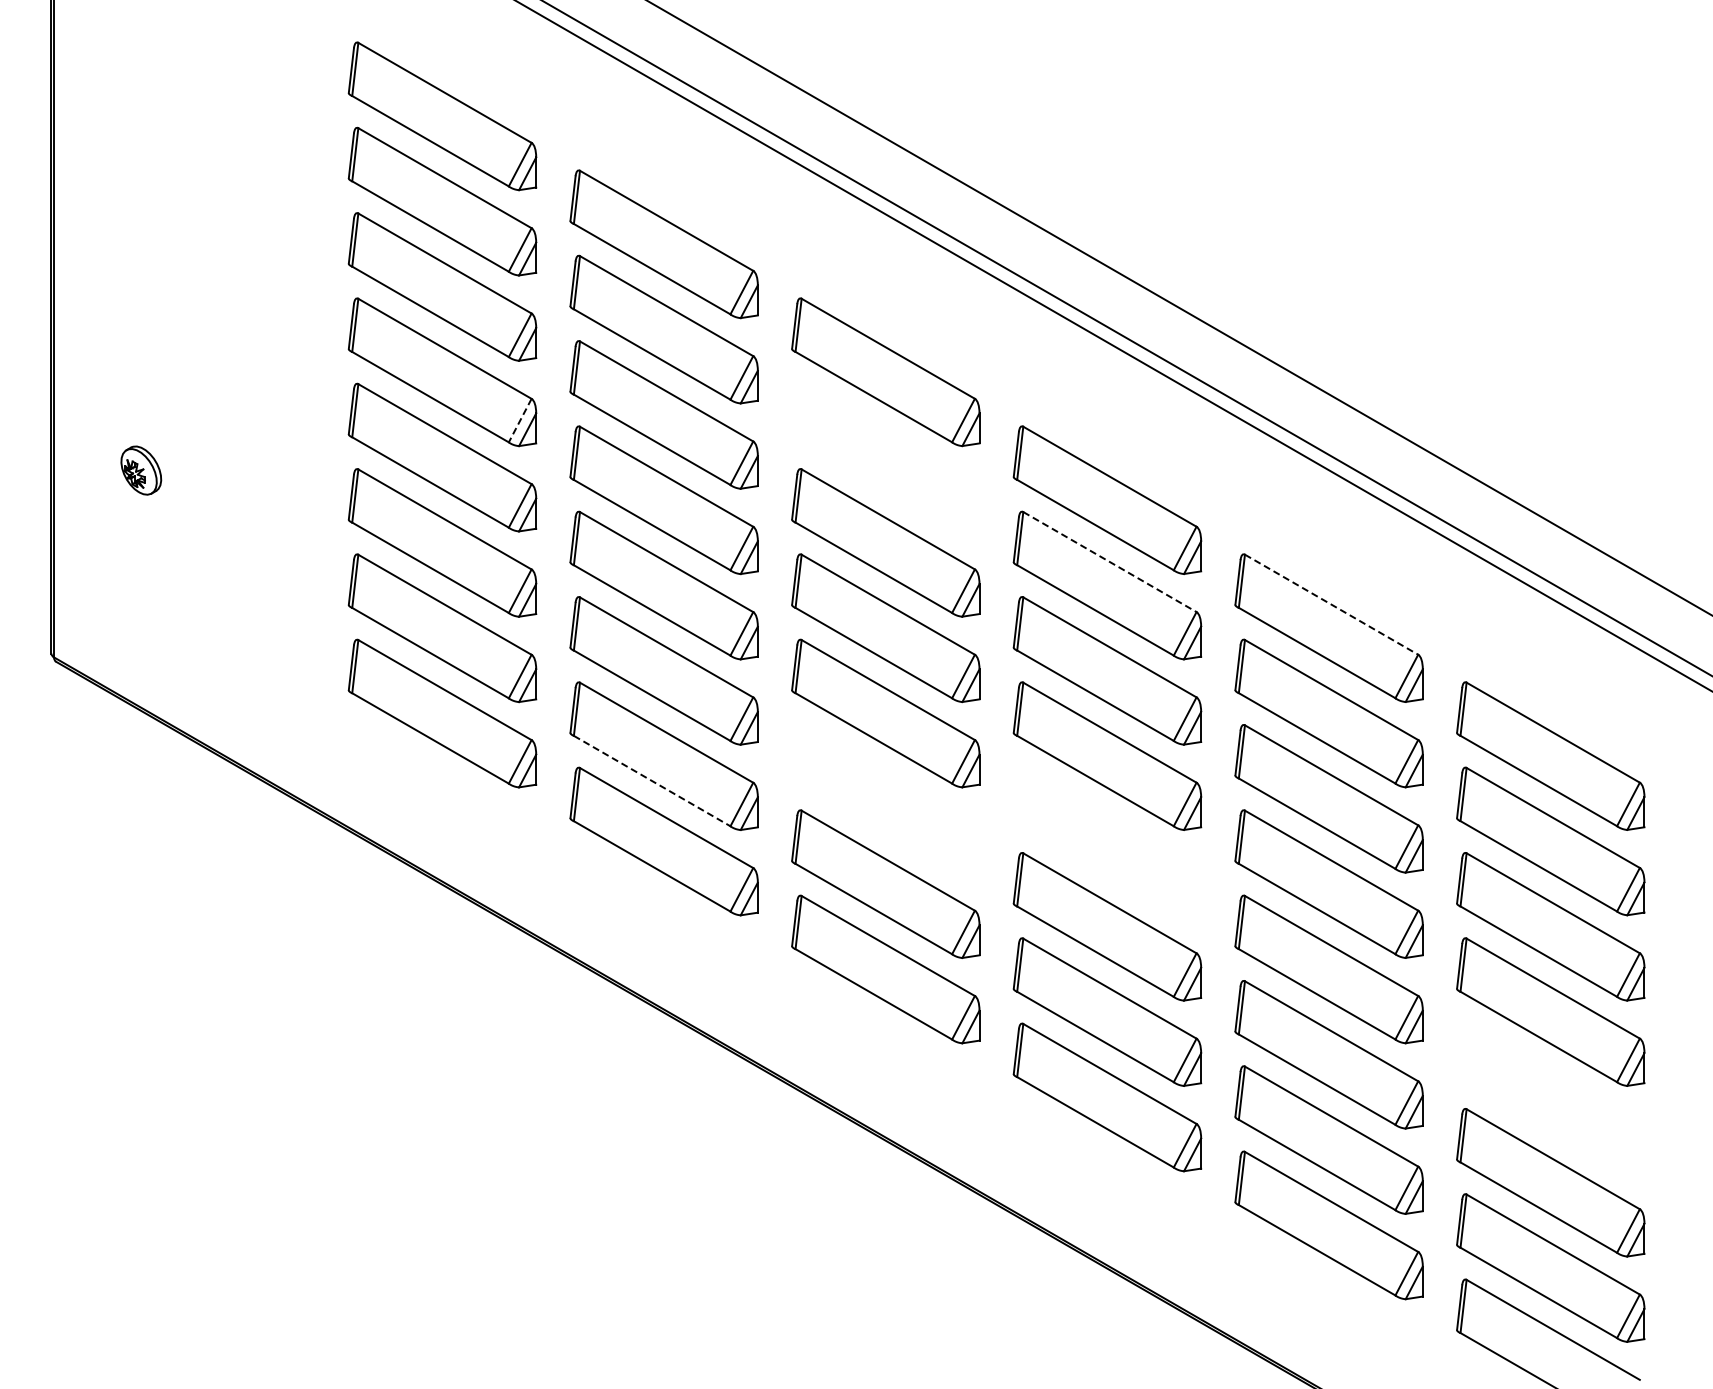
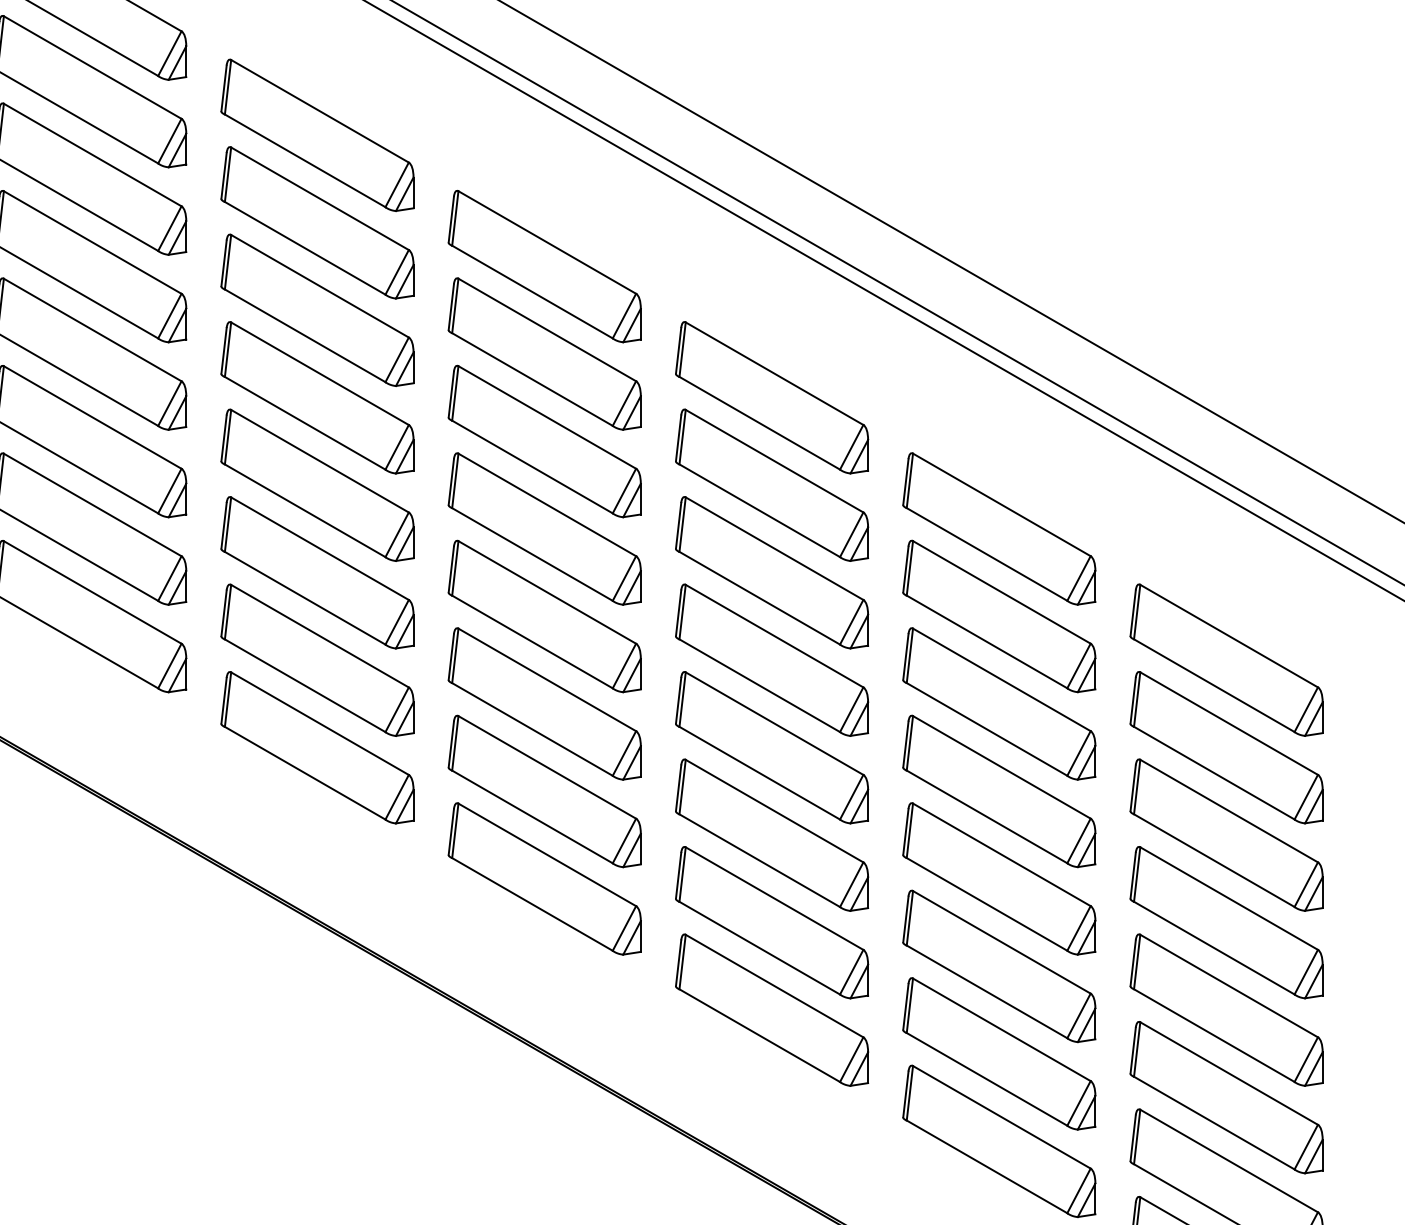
line: (520, 420) -> (170, 316), dashed -> solid
part: (885, 457) -> (544, 353), added
line: (1110, 562) -> (775, 461), dashed -> solid
line: (1332, 604) -> (1002, 504), dashed -> solid
line: (652, 781) -> (305, 686), dashed -> solid
part: (885, 798) -> (544, 703), added
part: (1107, 841) -> (772, 747), added
part: (1550, 1097) -> (1226, 1010), added

